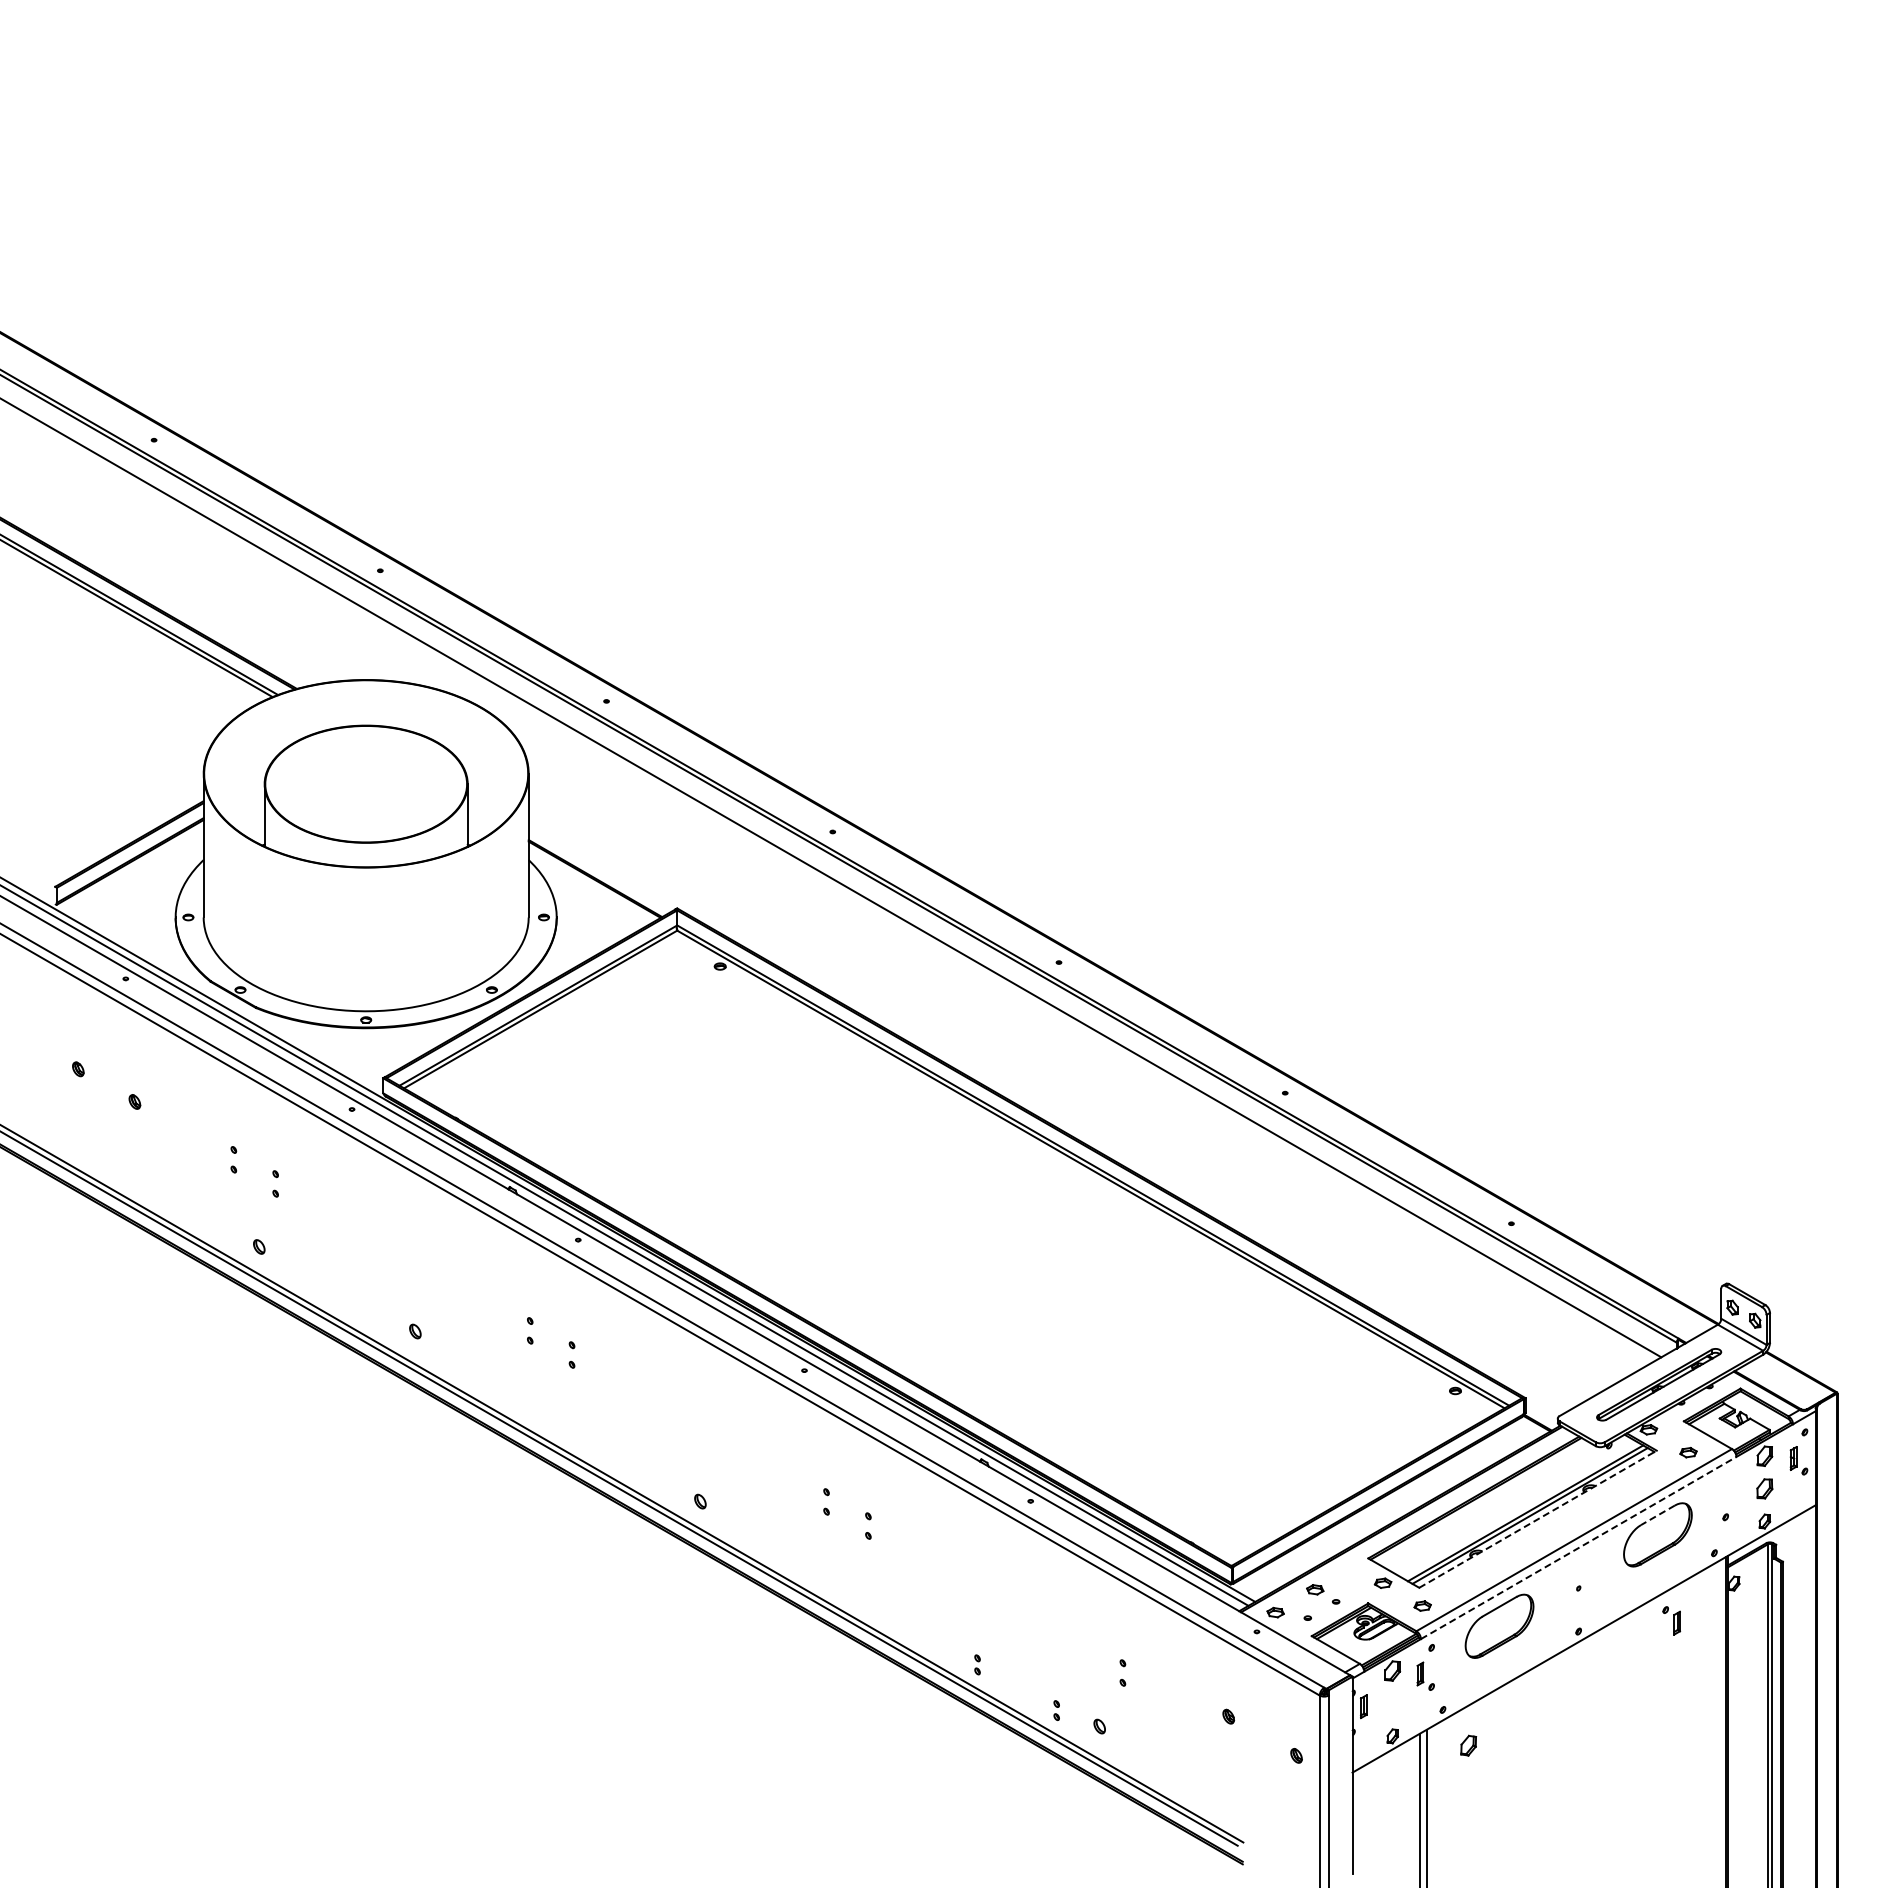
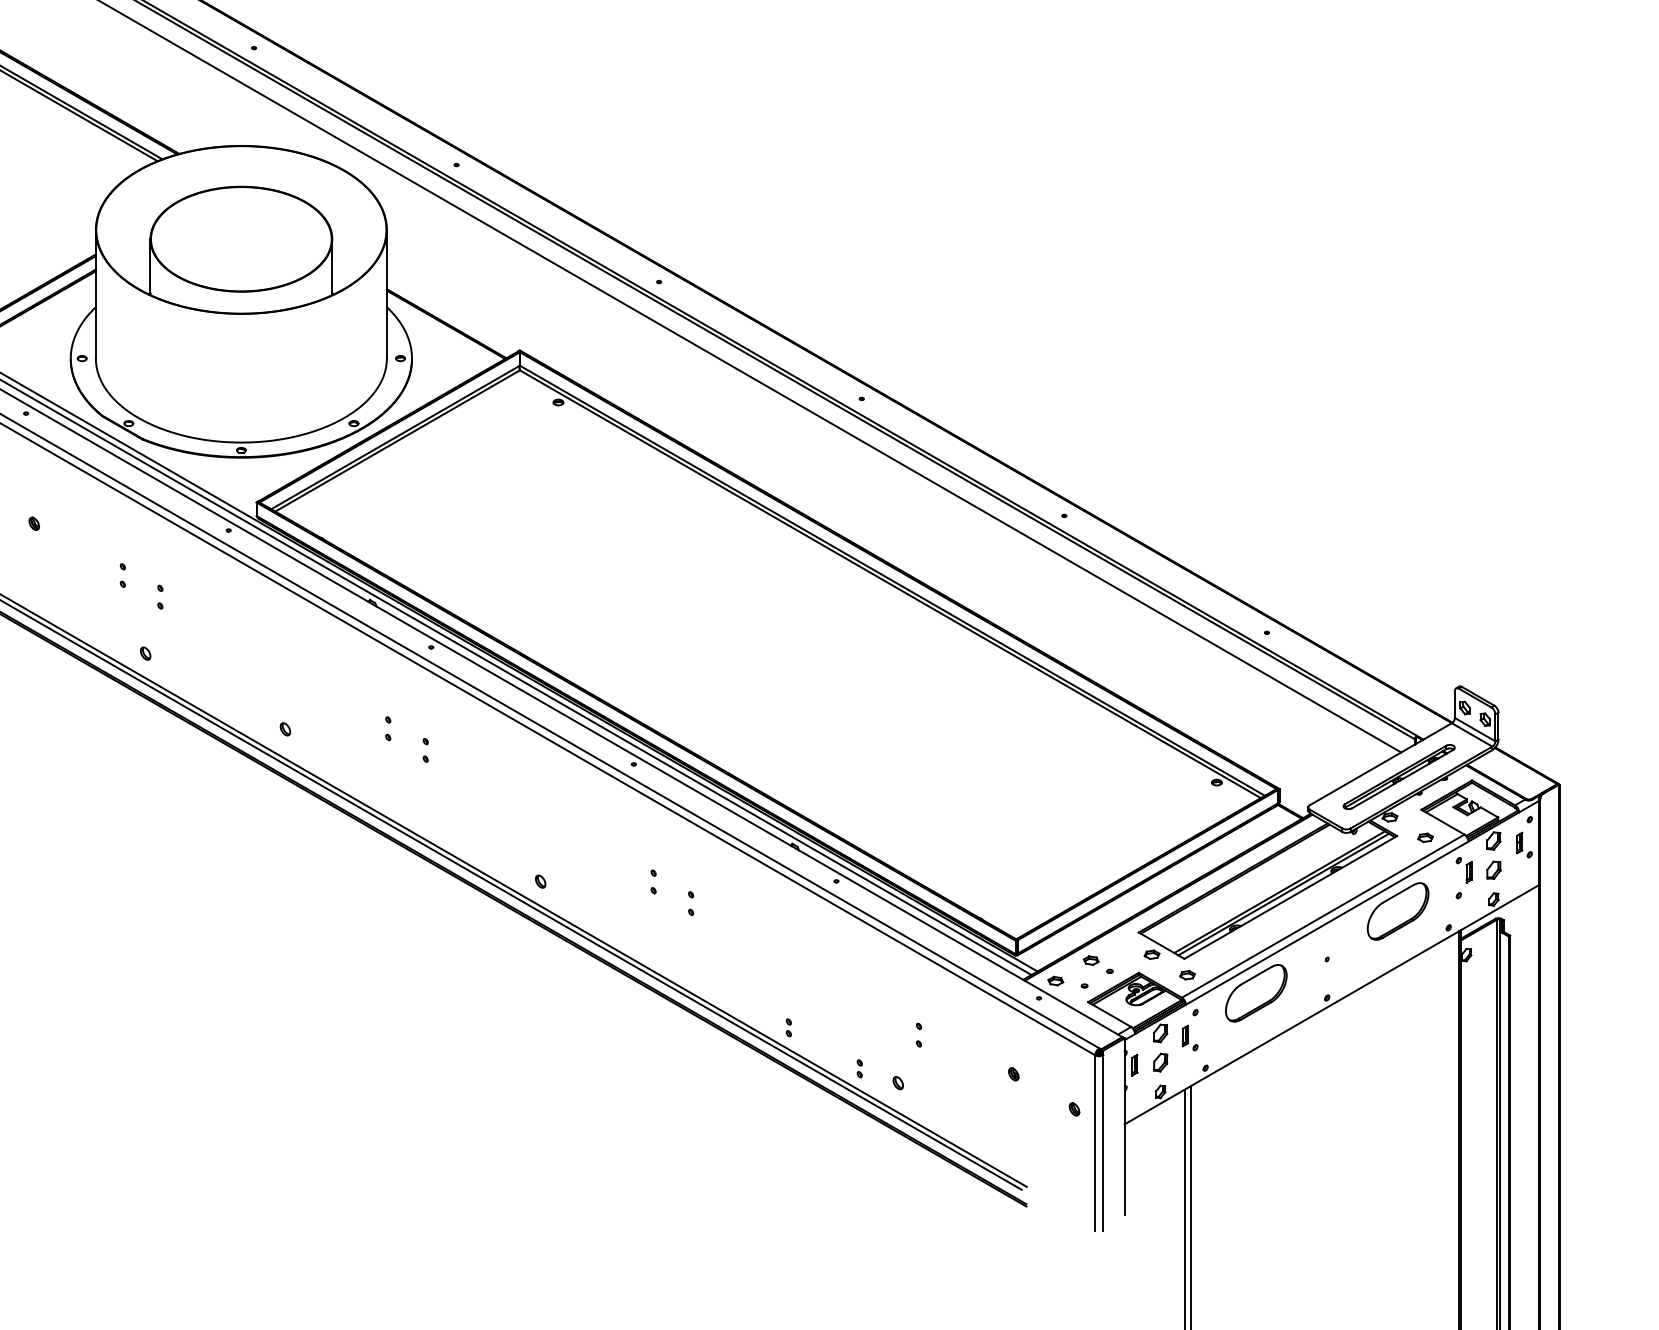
line: (1657, 1515) -> (1397, 894), dashed -> solid
line: (1538, 1519) -> (1291, 897), dashed -> solid
line: (1579, 1547) -> (1327, 922), dashed -> solid
part: (1671, 1620) -> (1464, 869), moved
part: (1468, 1745) -> (1160, 1062), moved

